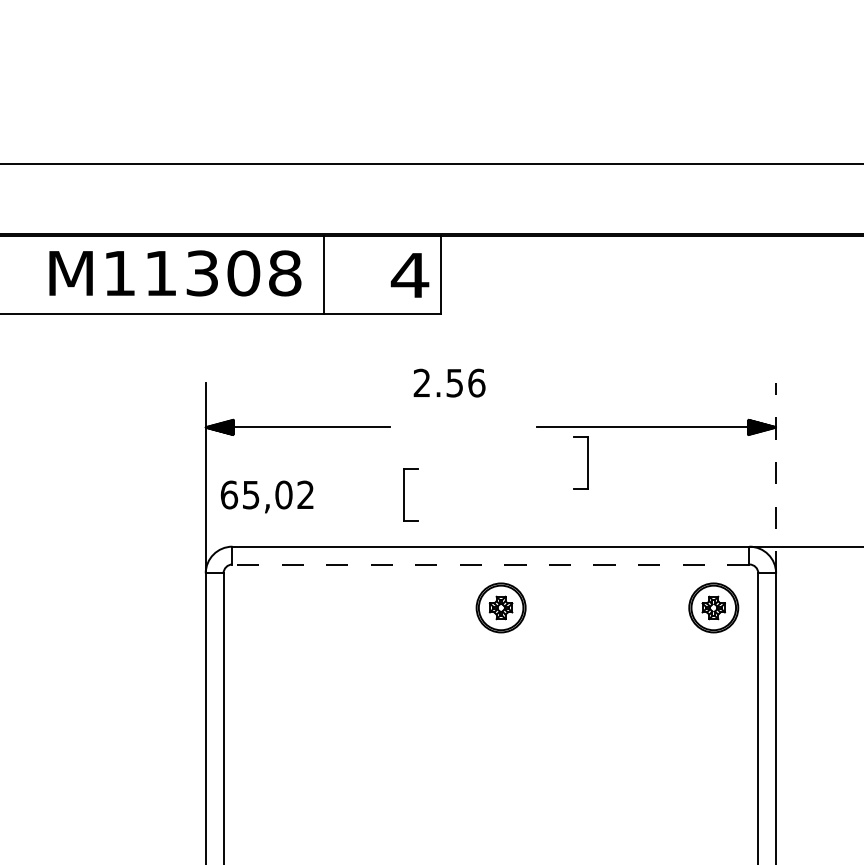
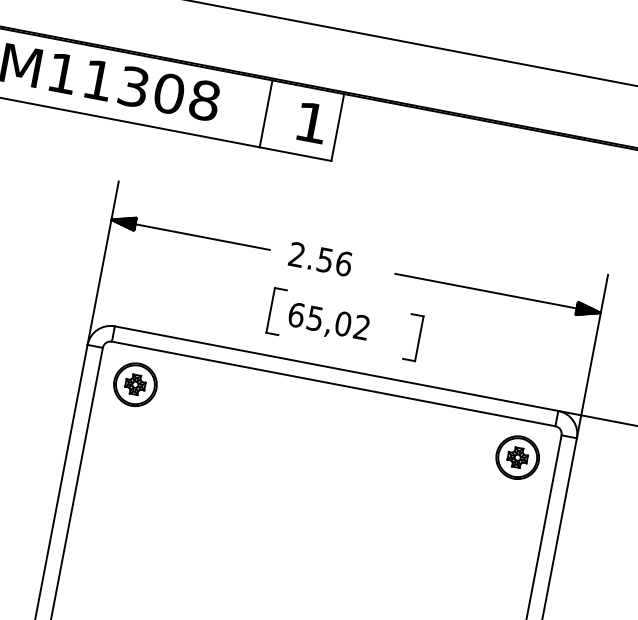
line: (323, 275) -> (265, 114), moved
text: (409, 275) -> (311, 122), 4 -> 1
text: (449, 382) -> (320, 258), moved
part: (587, 462) -> (419, 338), moved
line: (776, 477) -> (592, 356), dashed -> solid
text: (266, 496) -> (328, 322), moved
line: (490, 564) -> (333, 383), dashed -> solid
part: (500, 607) -> (134, 384), moved

